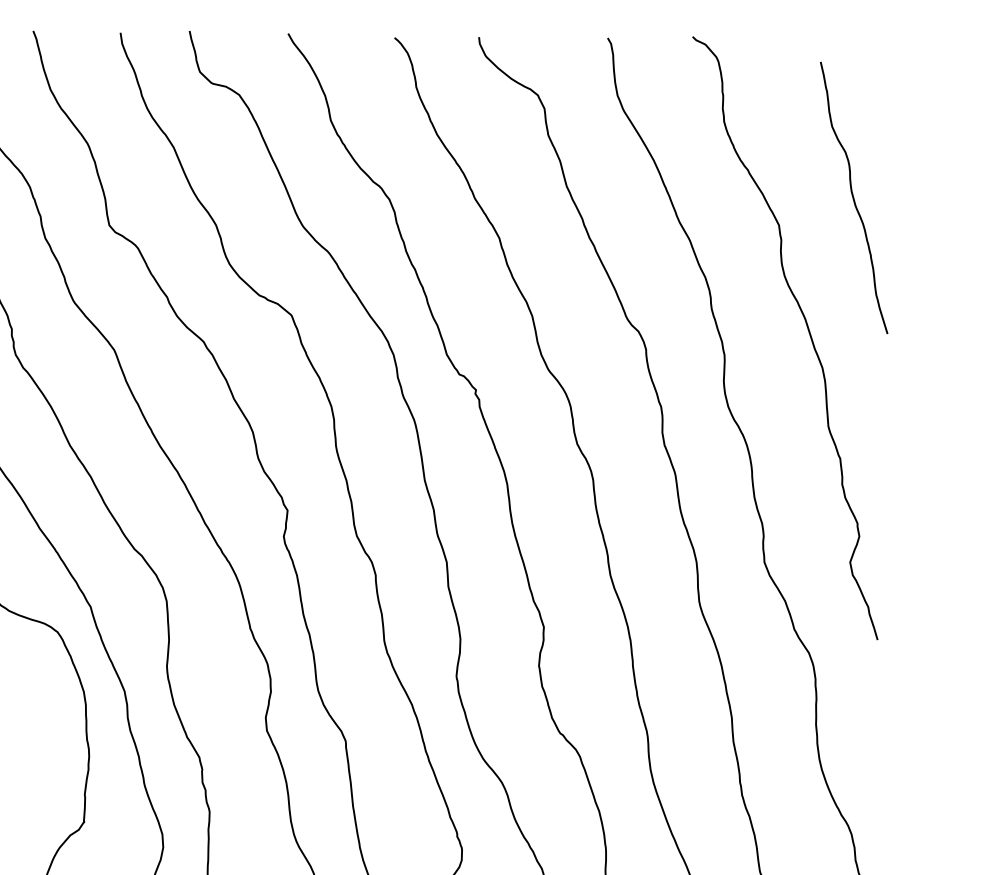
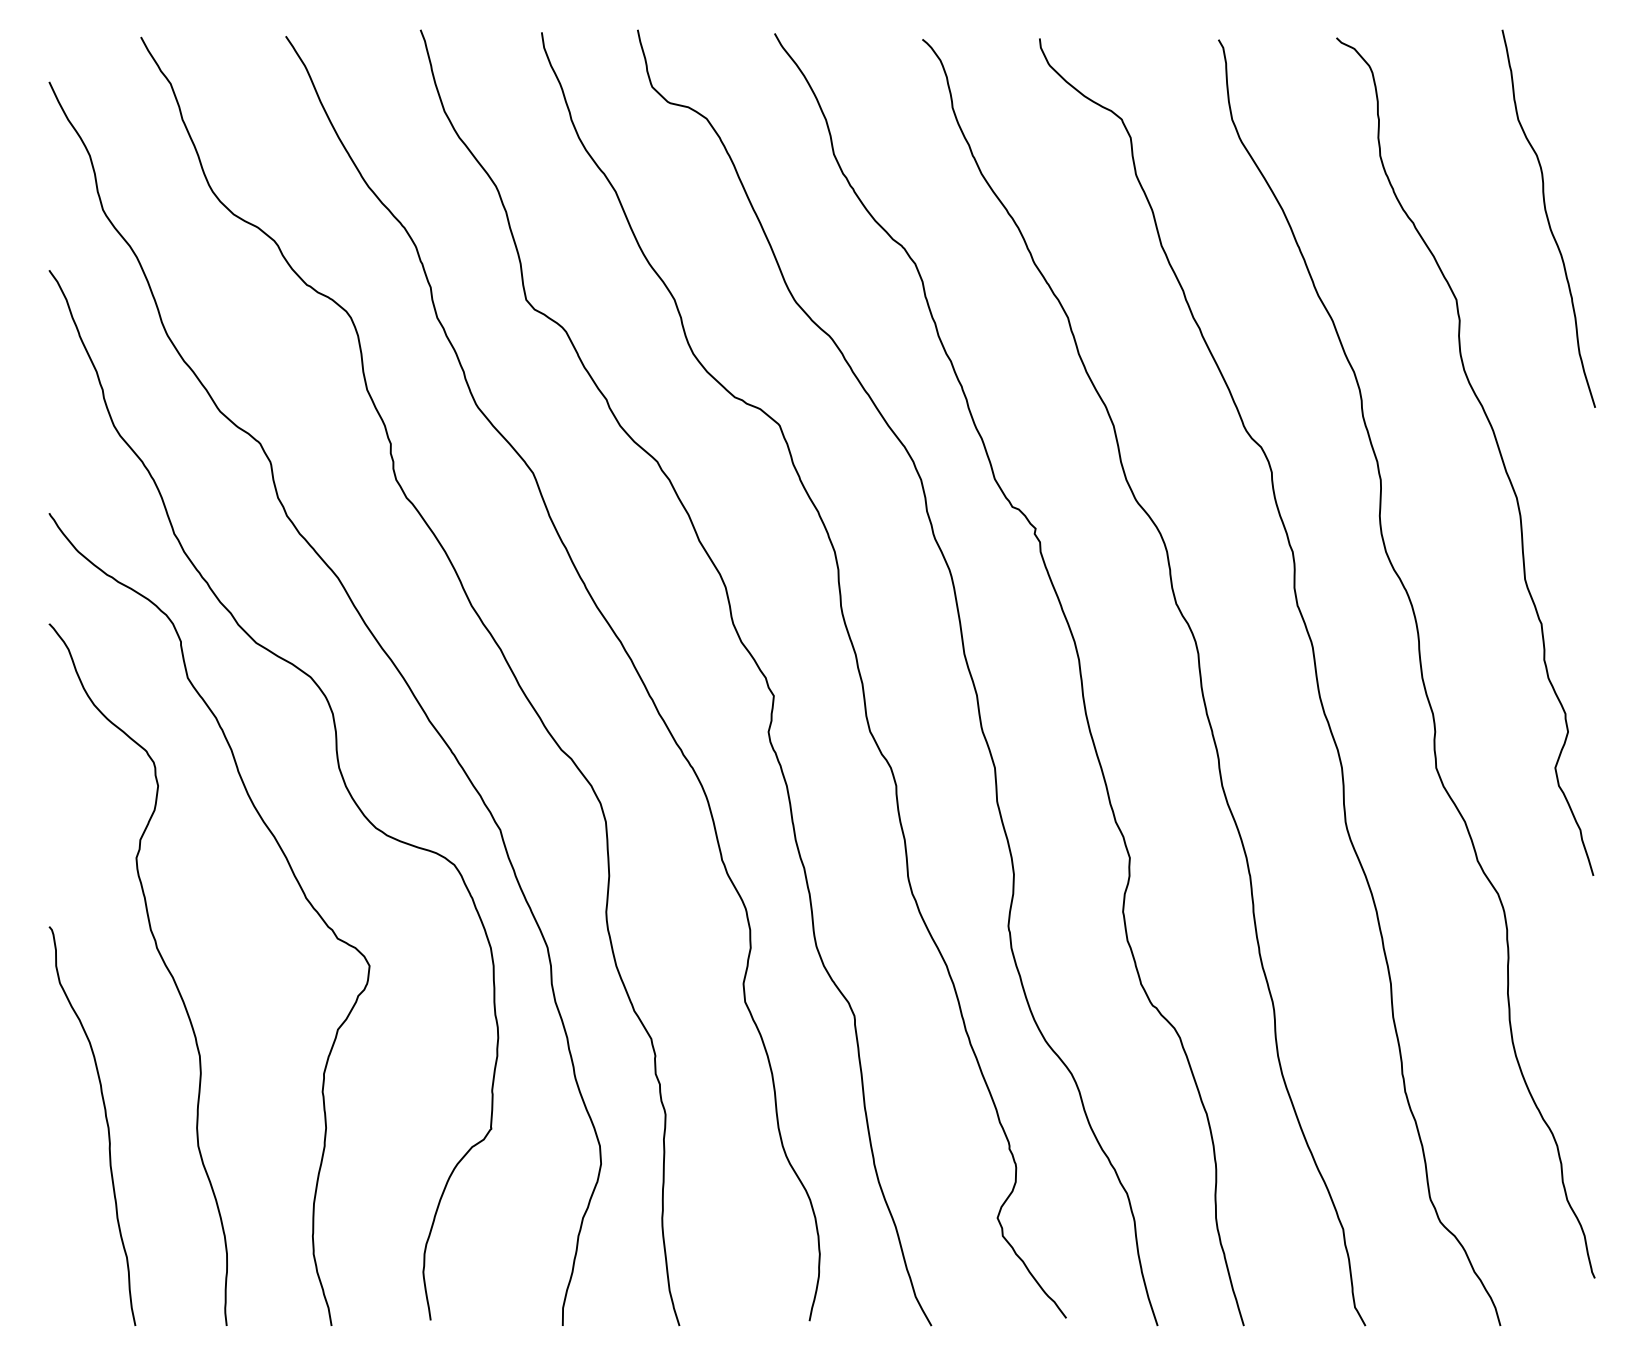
curve: (853, 197) -> (1548, 218), moved

